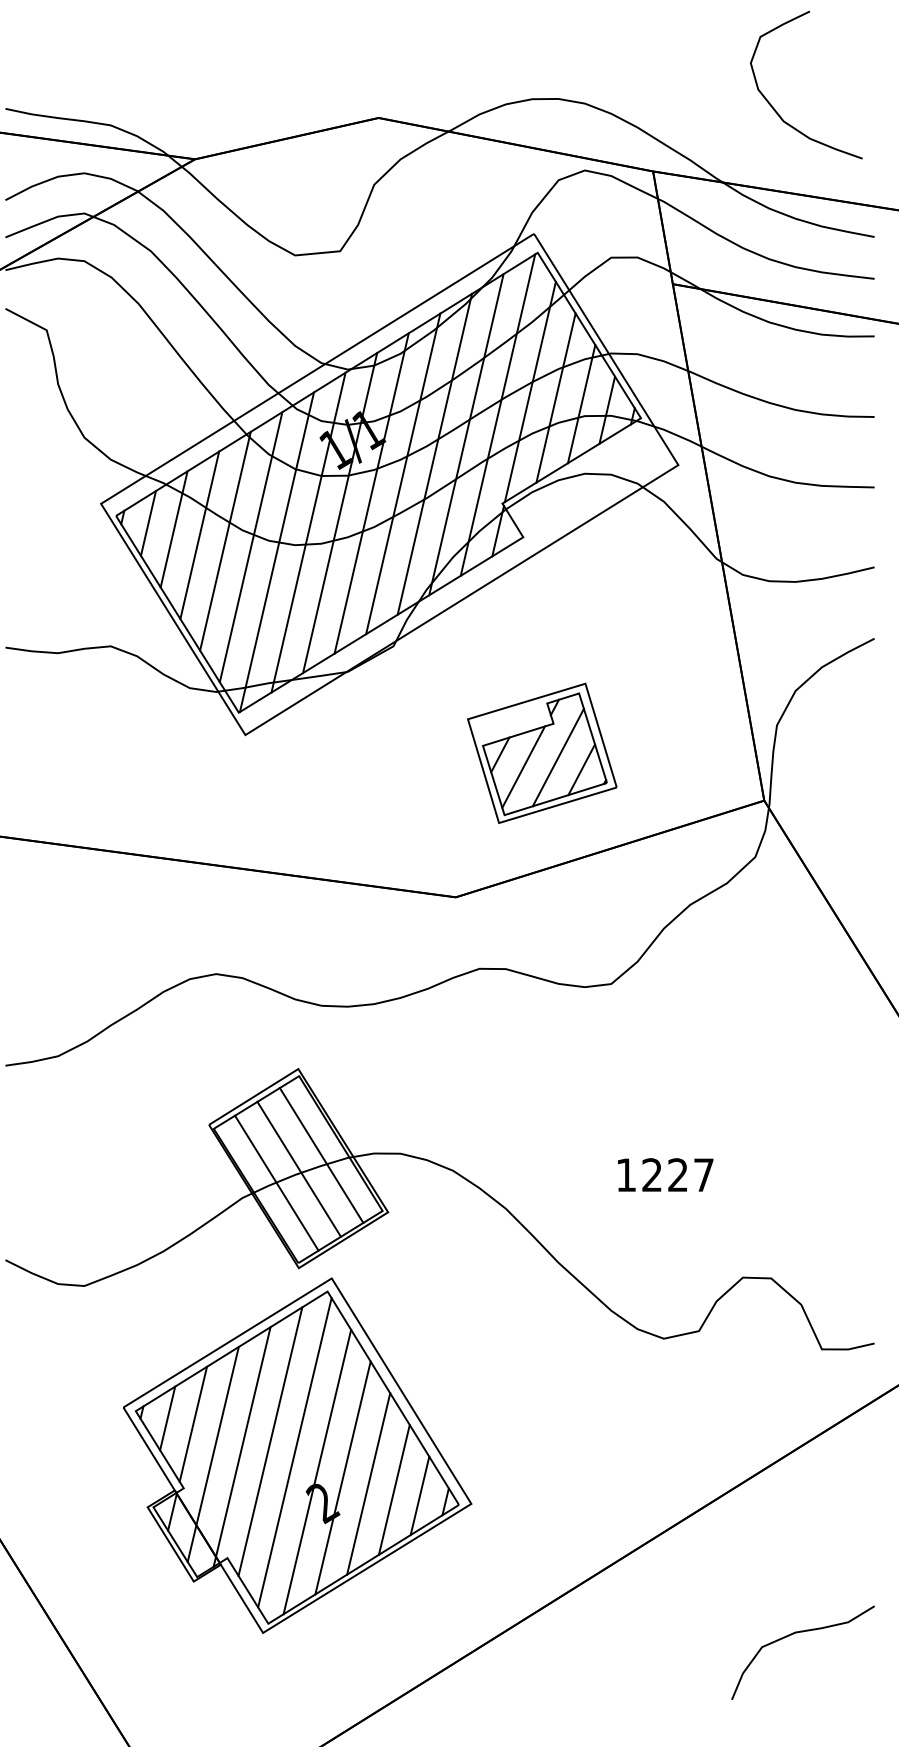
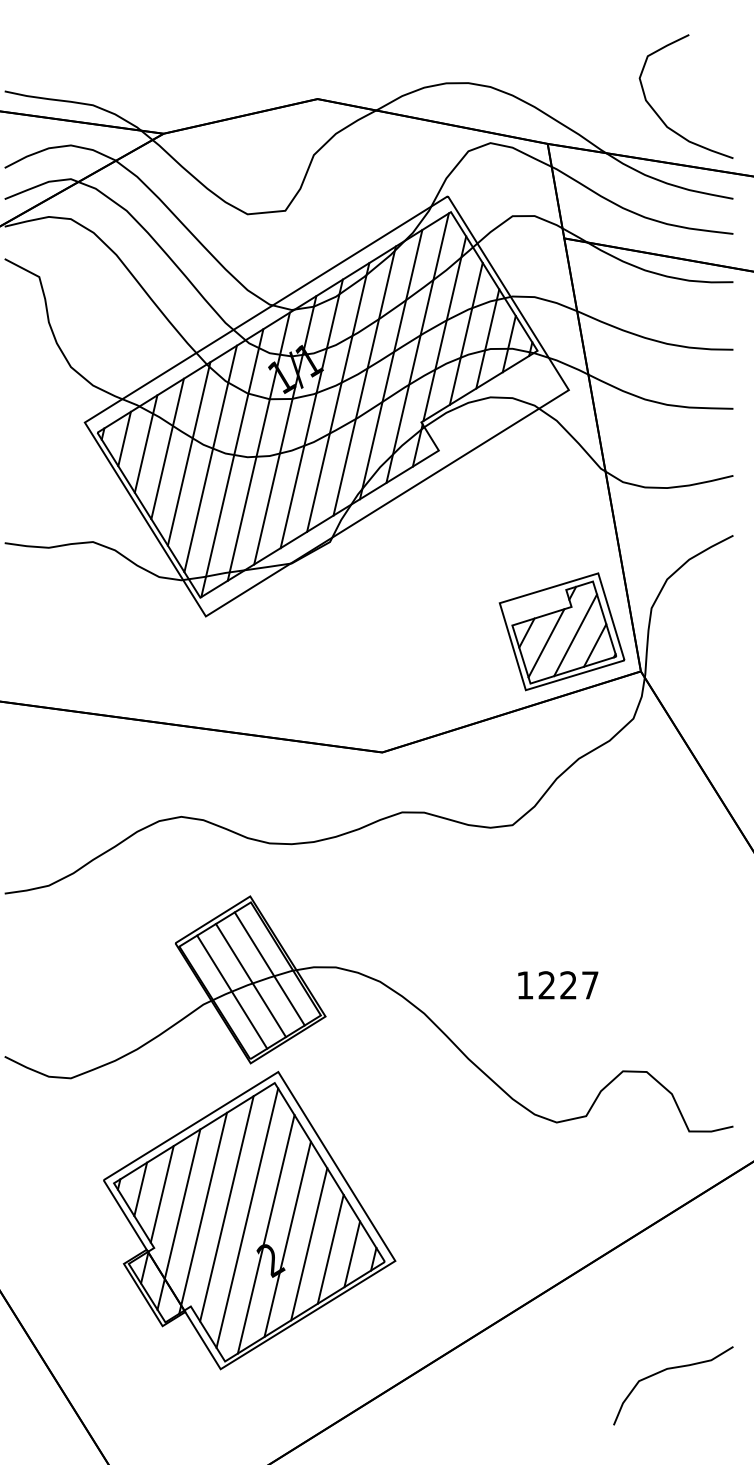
curve: (776, 110) -> (661, 117), moved
part: (542, 752) -> (562, 631), moved

